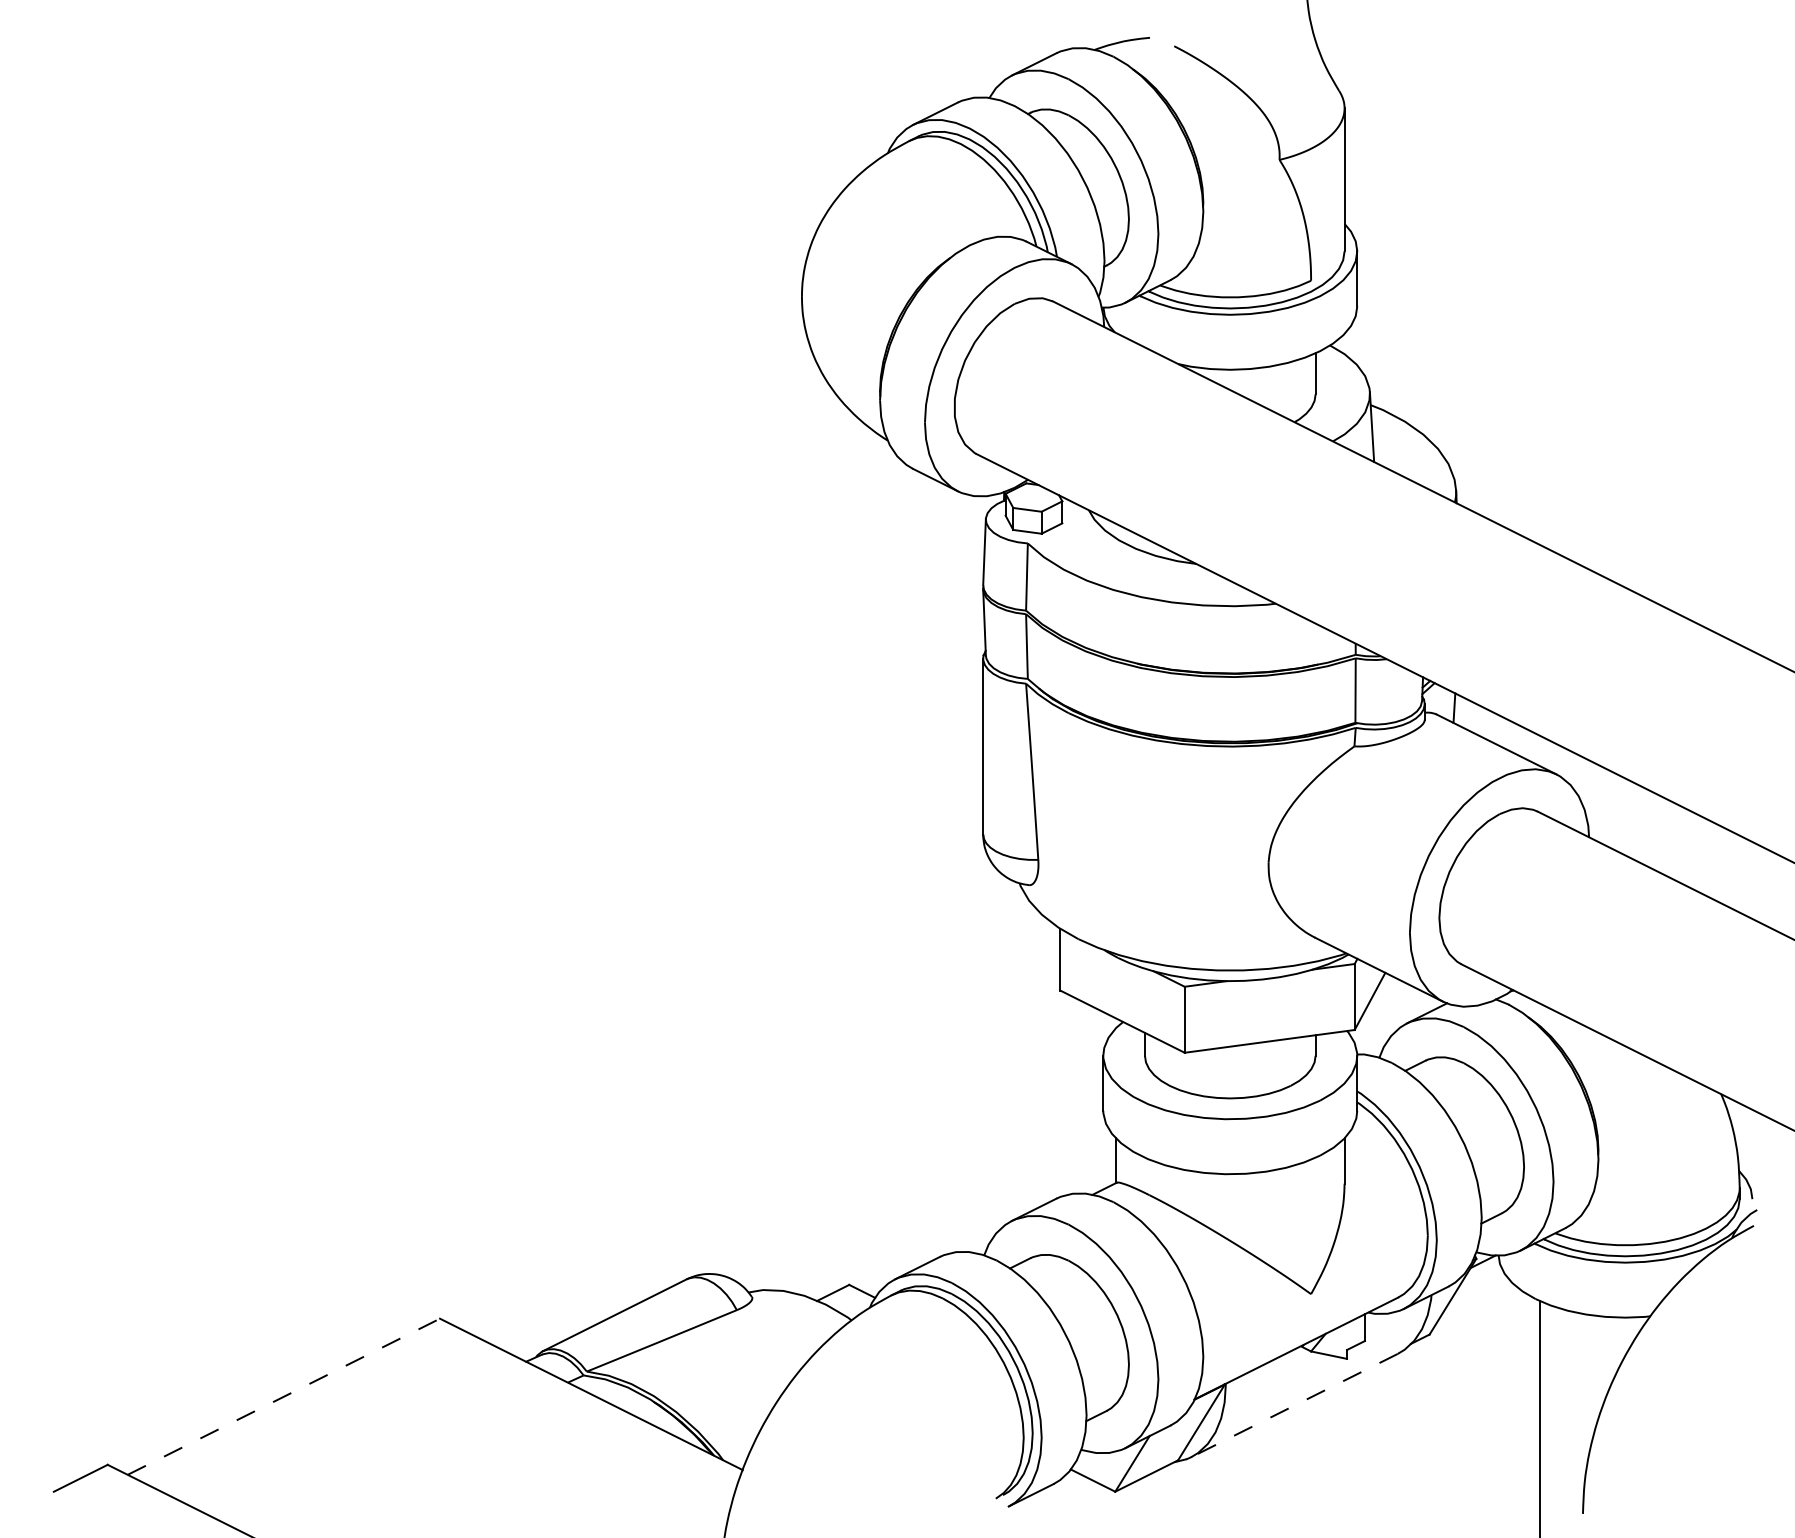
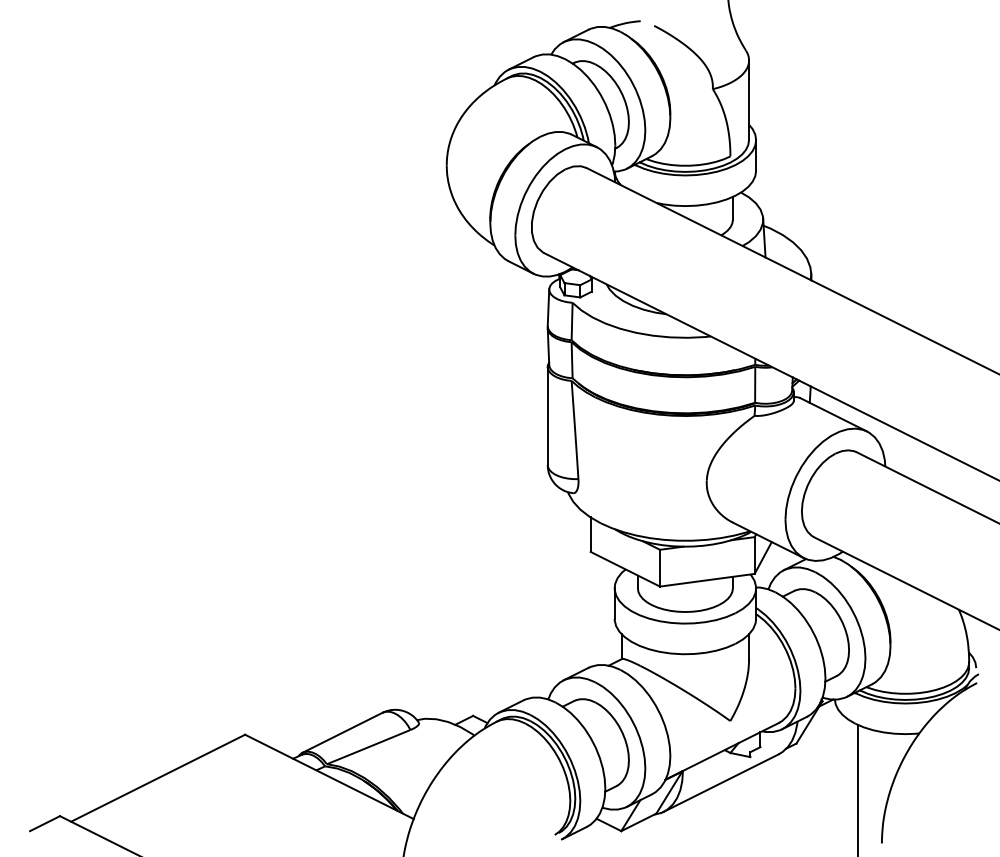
line: (284, 1397) -> (158, 778), dashed -> solid
line: (1293, 1406) -> (720, 783), dashed -> solid

